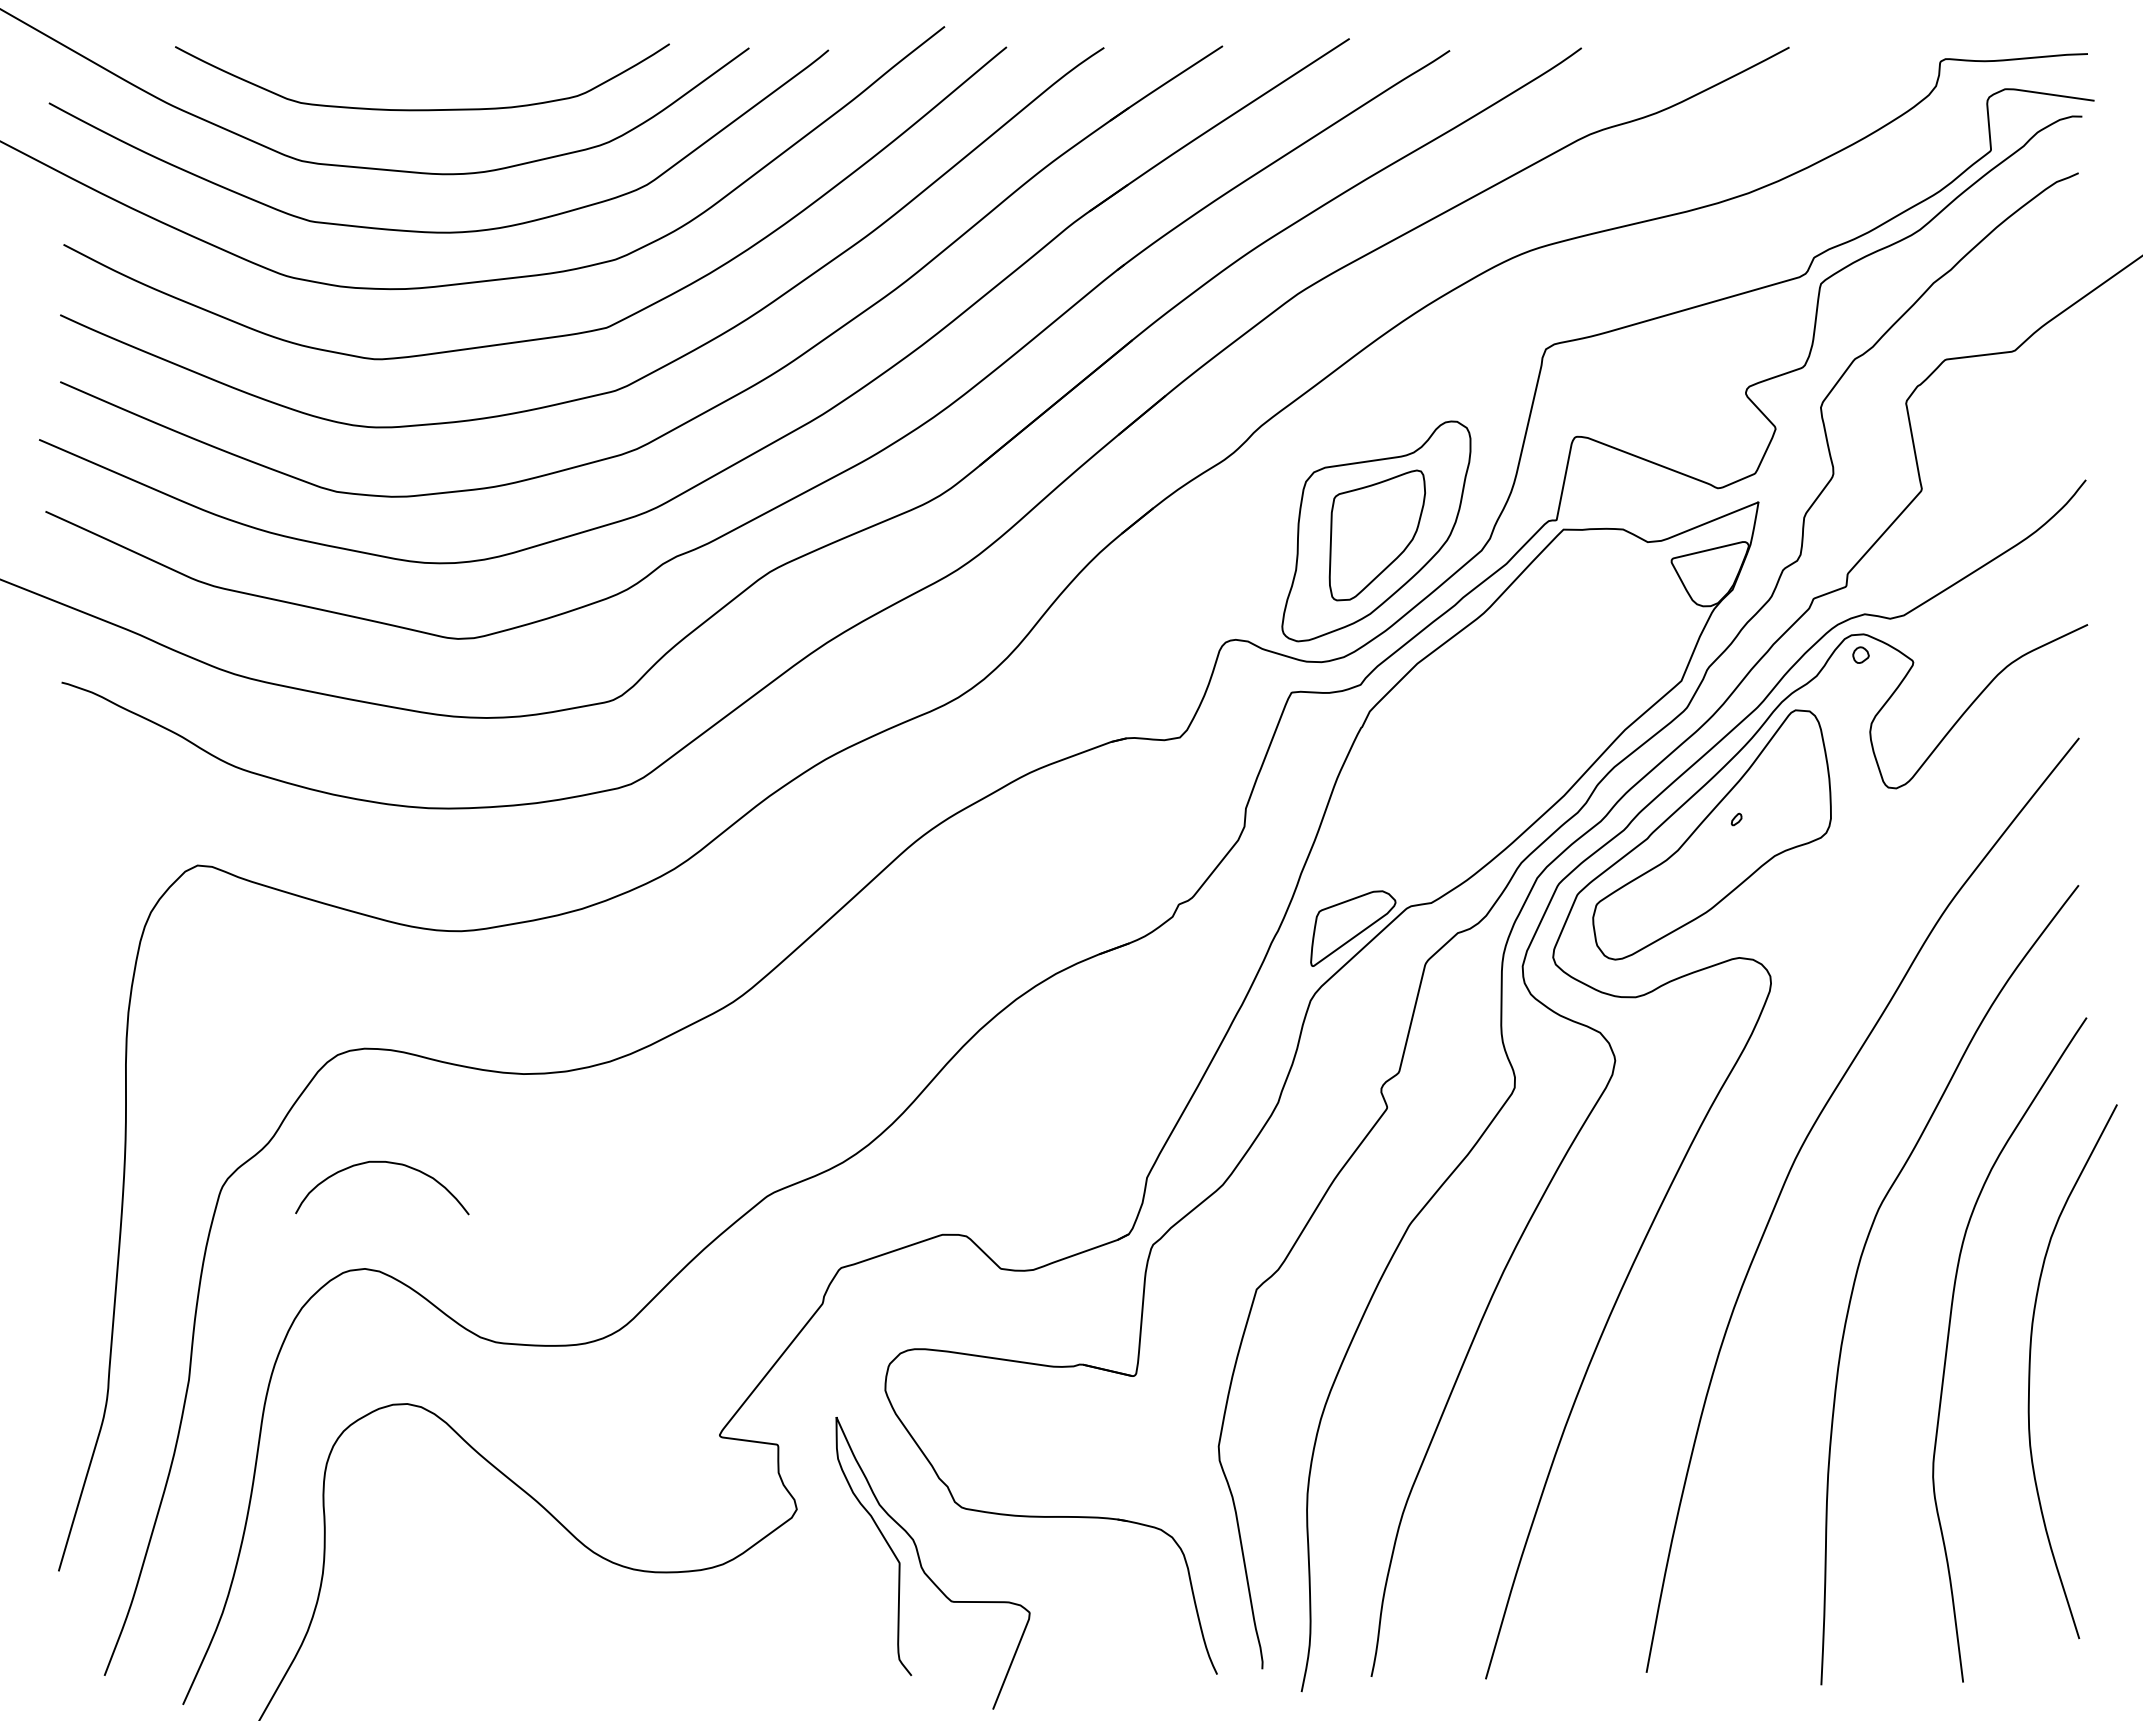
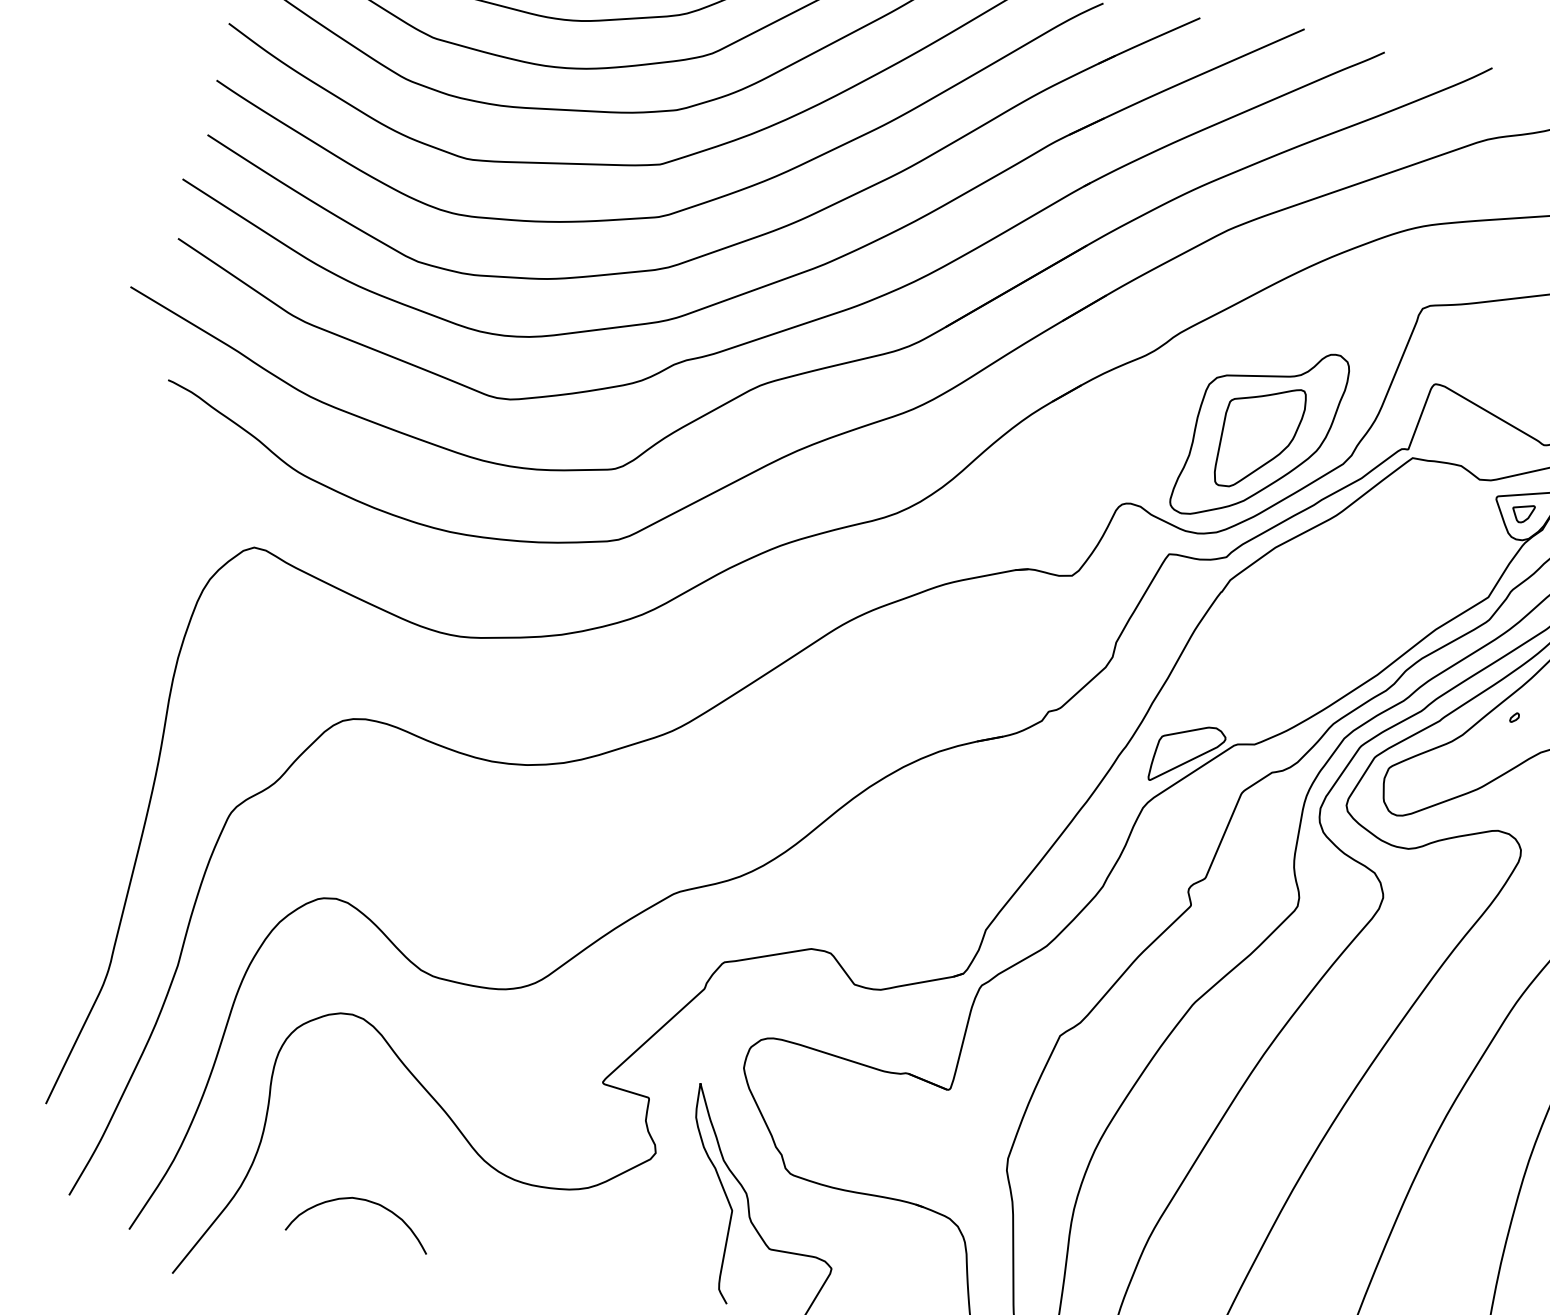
part: (1706, 574) -> (1523, 513), added
curve: (387, 1163) -> (366, 1201), moved

